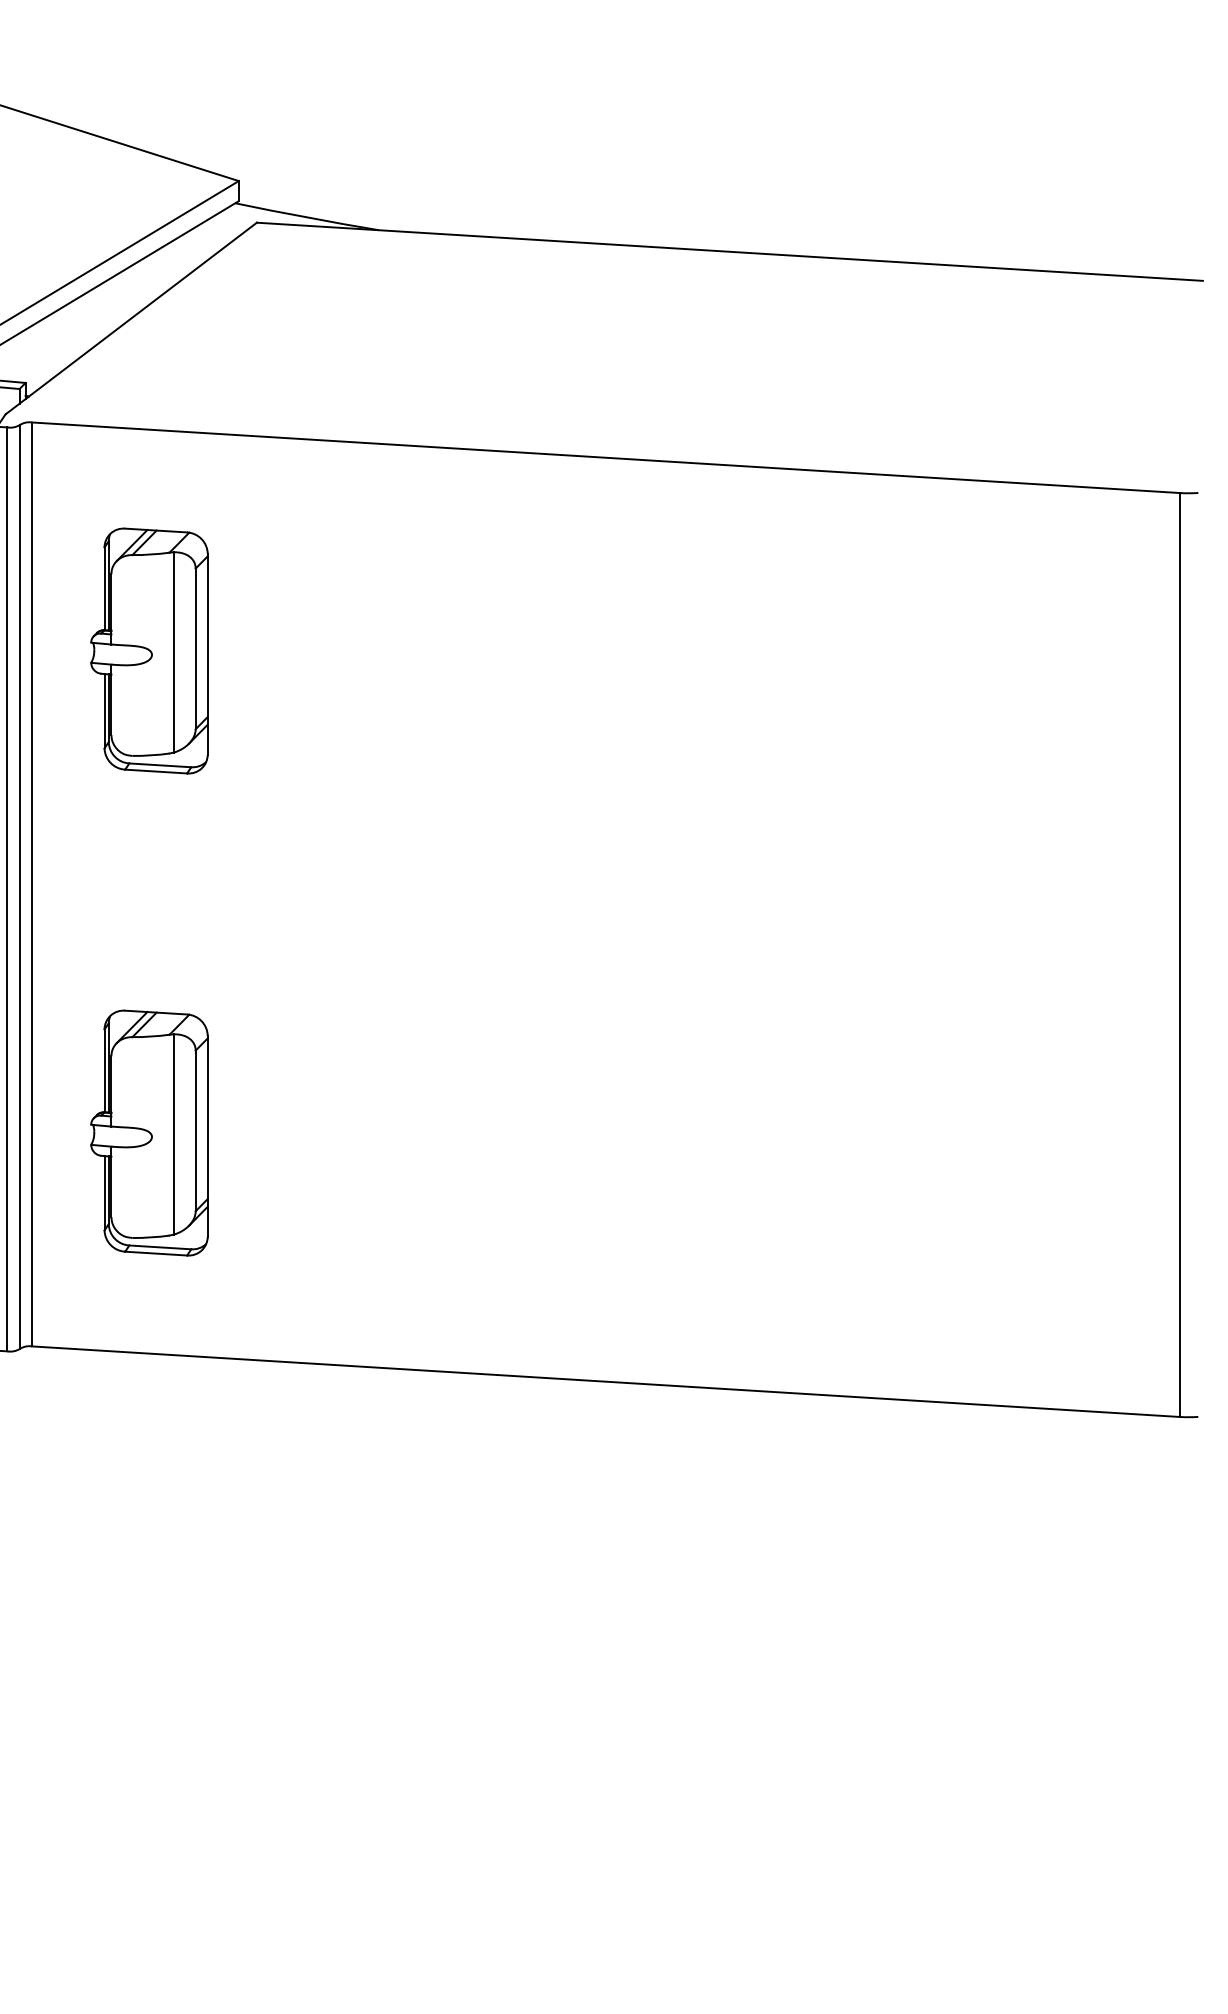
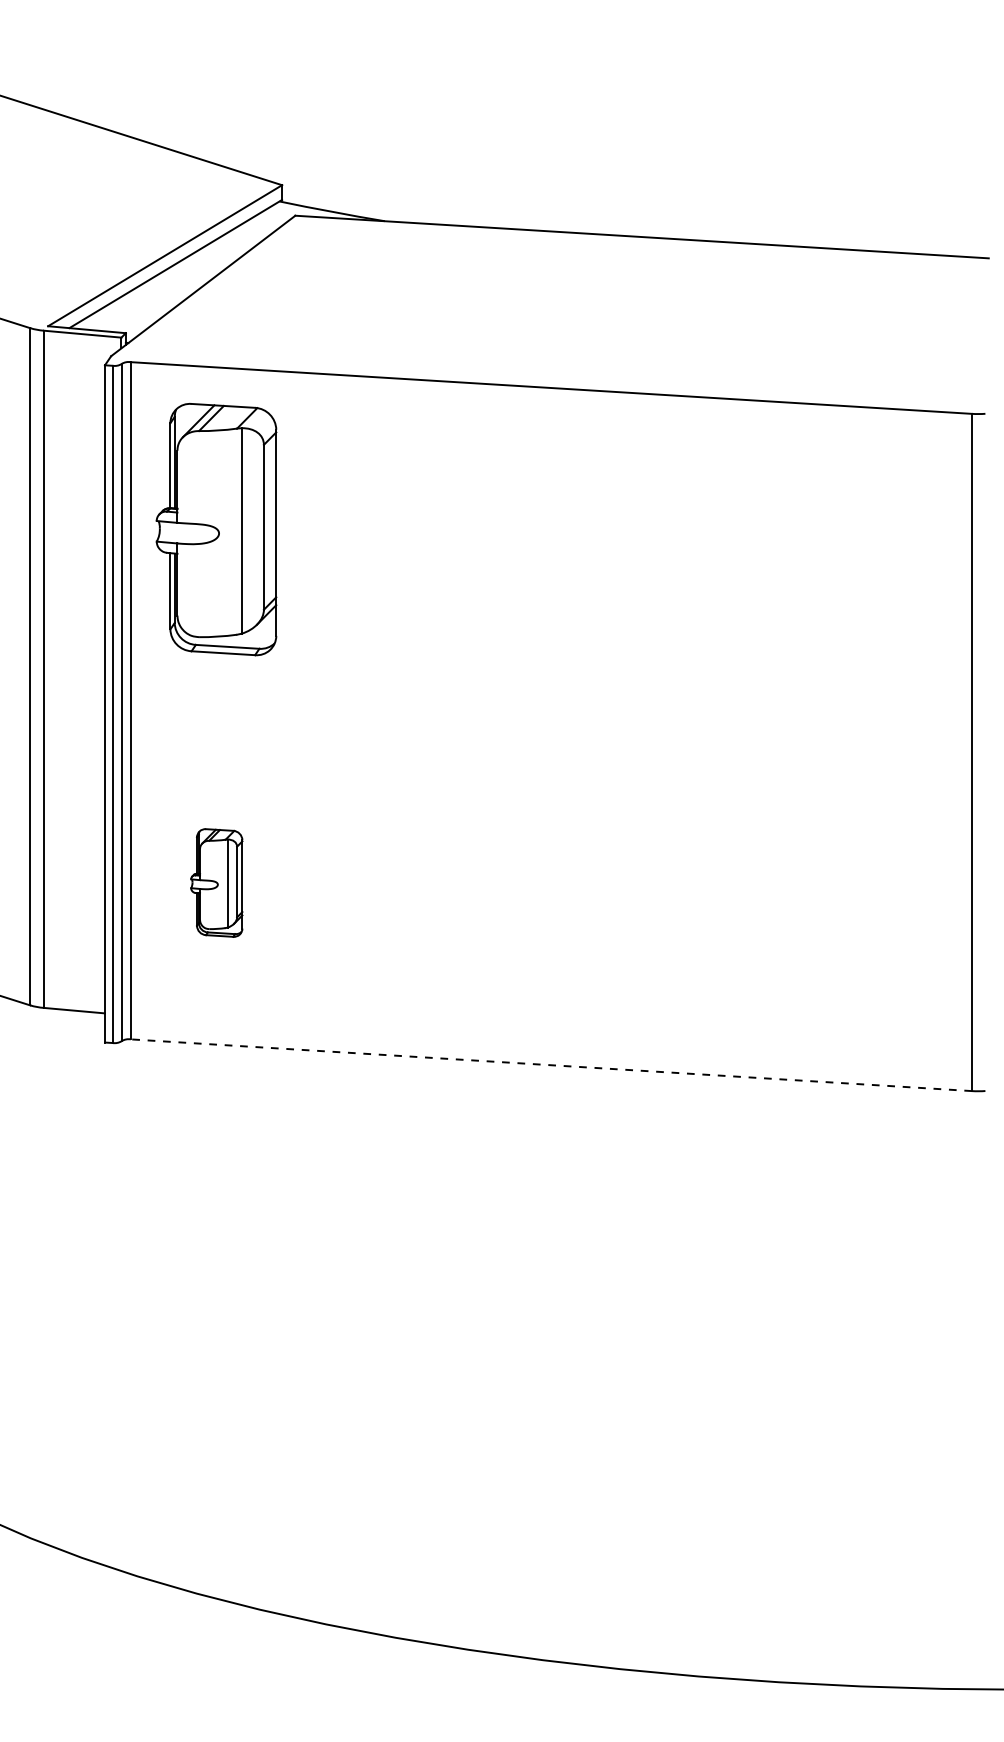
part: (149, 650) -> (216, 529), size x1.4
part: (149, 1132) -> (216, 882), size x0.6
line: (604, 1382) -> (550, 1065), solid -> dashed

